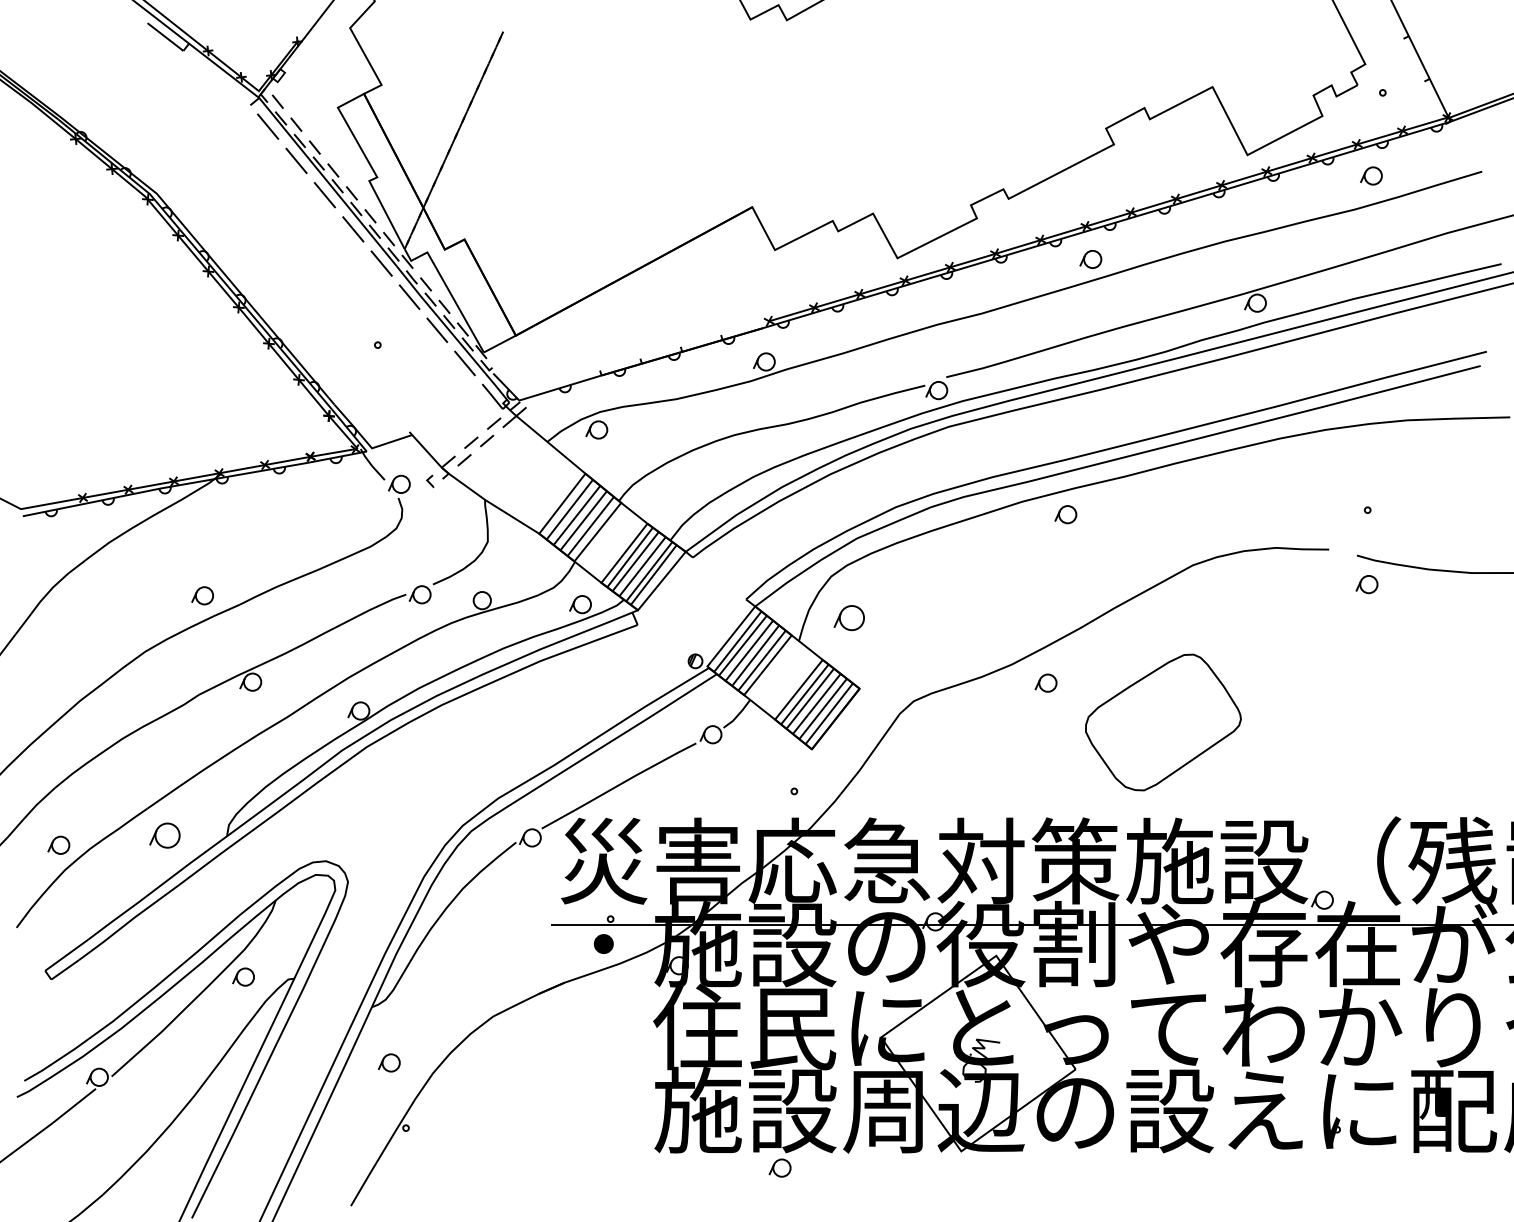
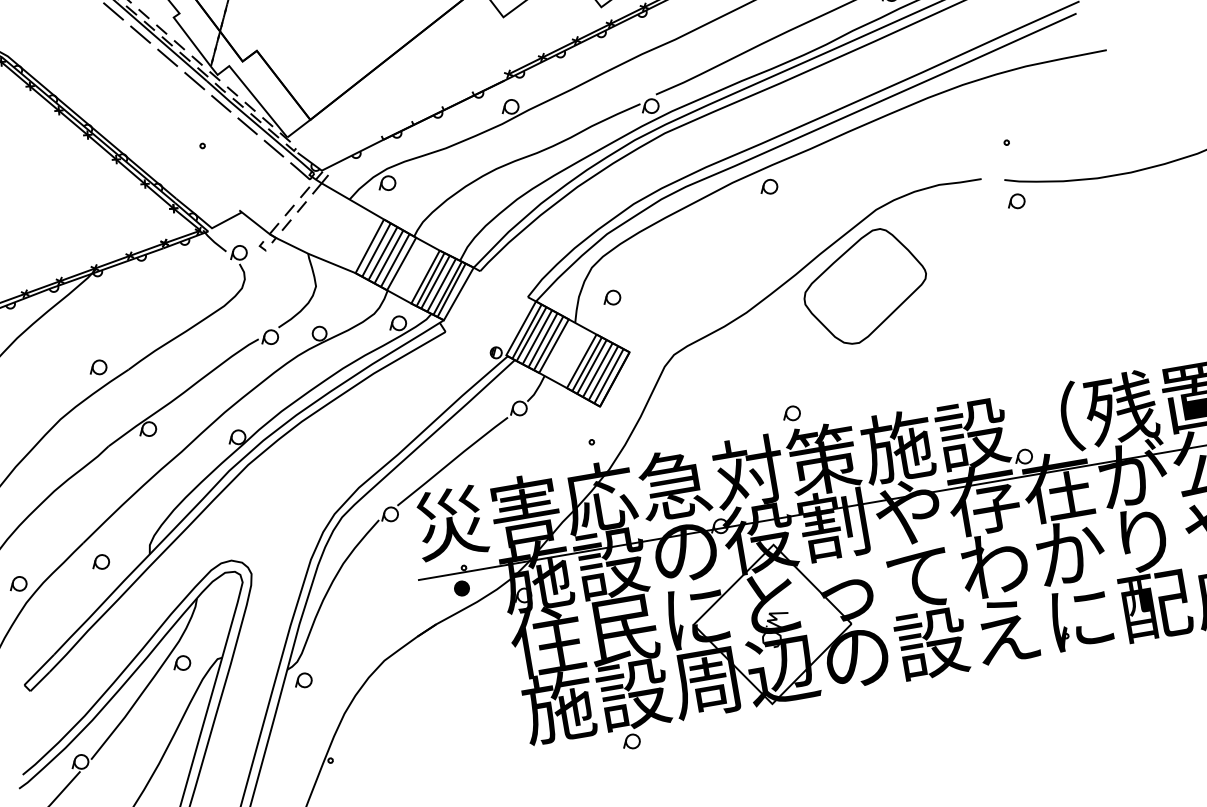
part: (849, 617) -> (611, 297), size x0.71
part: (1045, 682) -> (791, 413), moved
part: (1163, 722) -> (865, 286), moved
part: (164, 835) -> (100, 562), size x0.71
part: (388, 1062) -> (302, 680), moved

